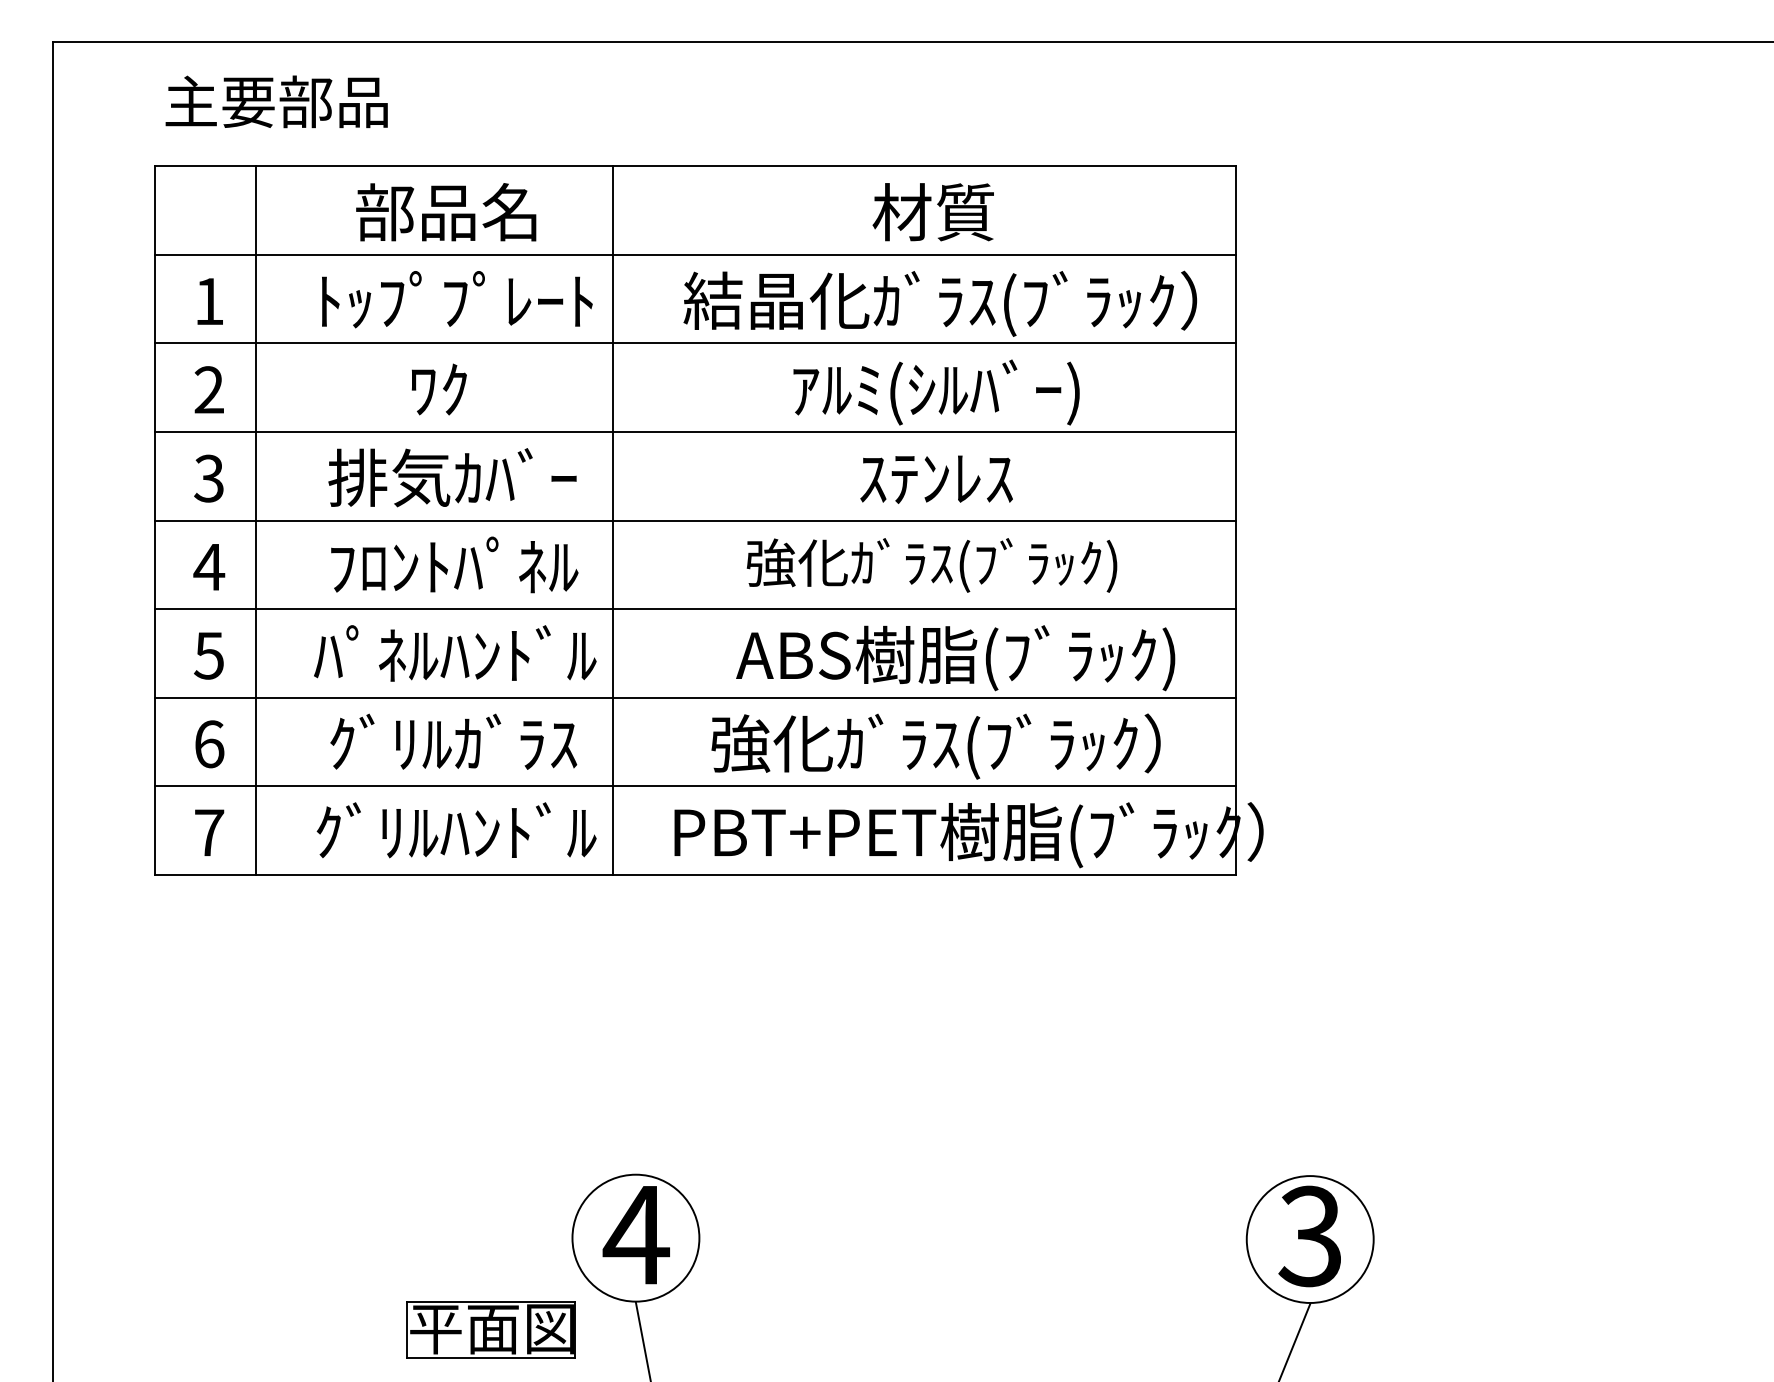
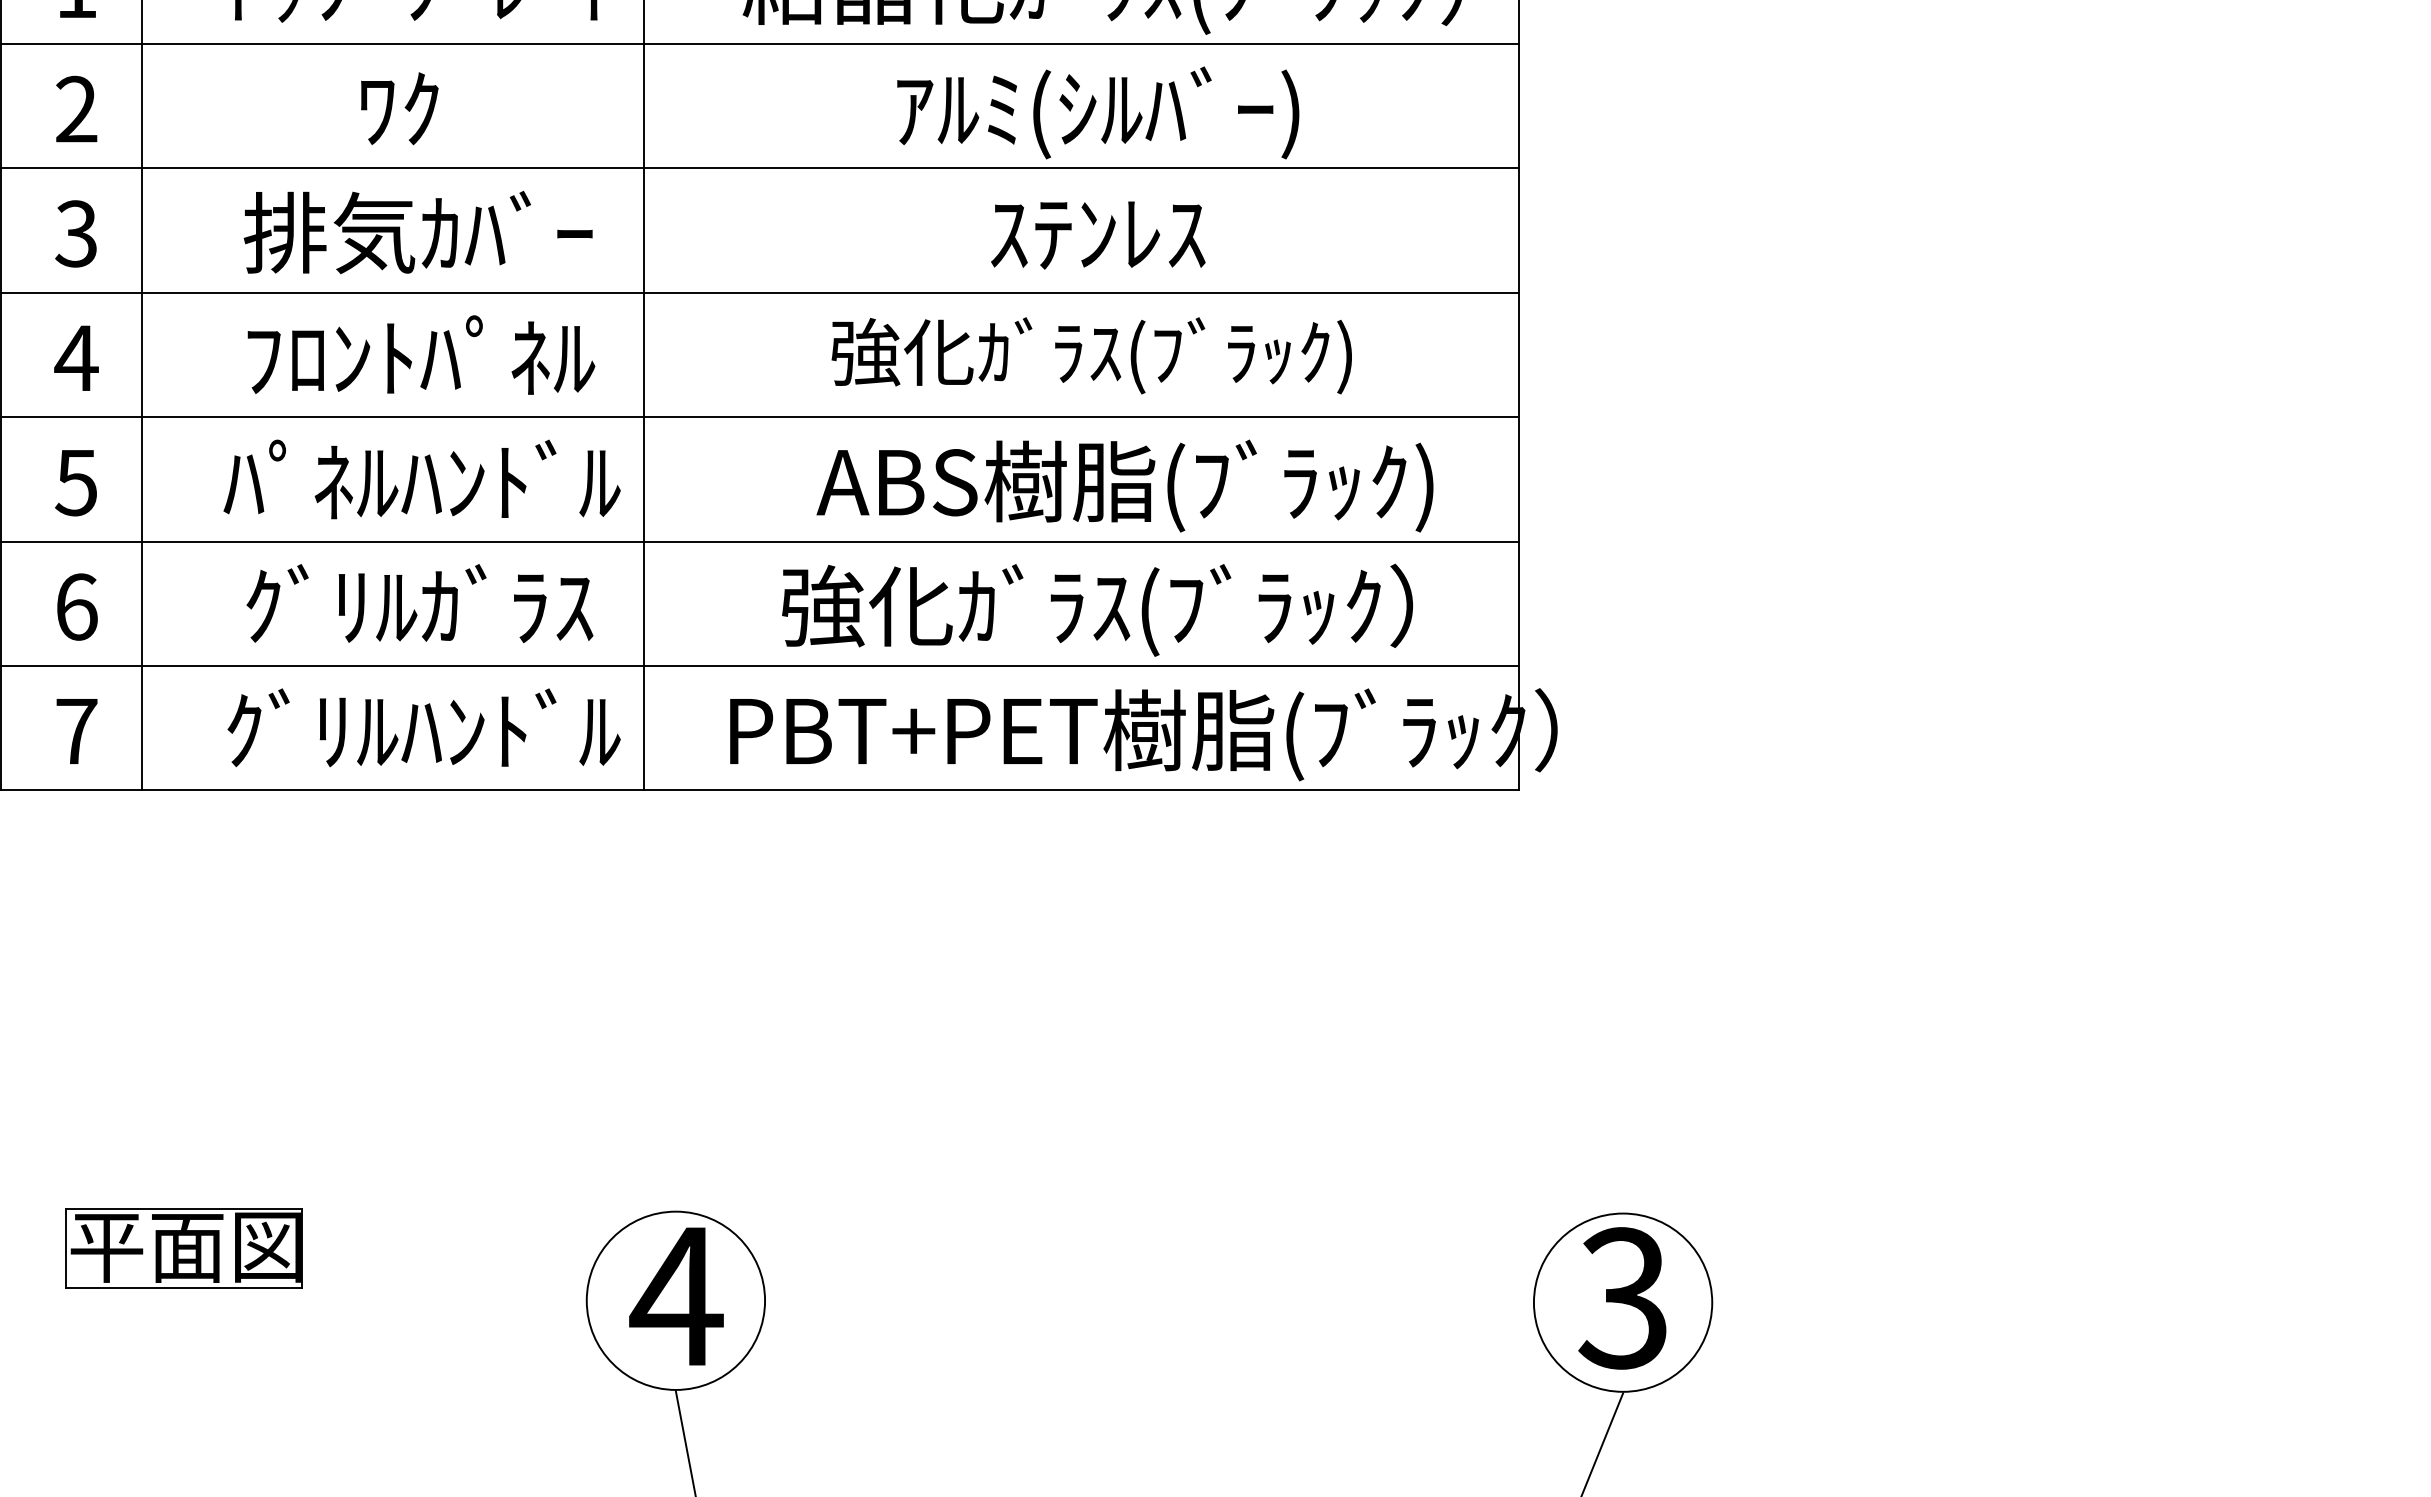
part: (490, 1329) -> (183, 1247), moved

